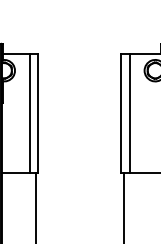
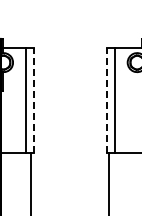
line: (38, 113) -> (33, 100), solid -> dashed
line: (121, 113) -> (107, 100), solid -> dashed

